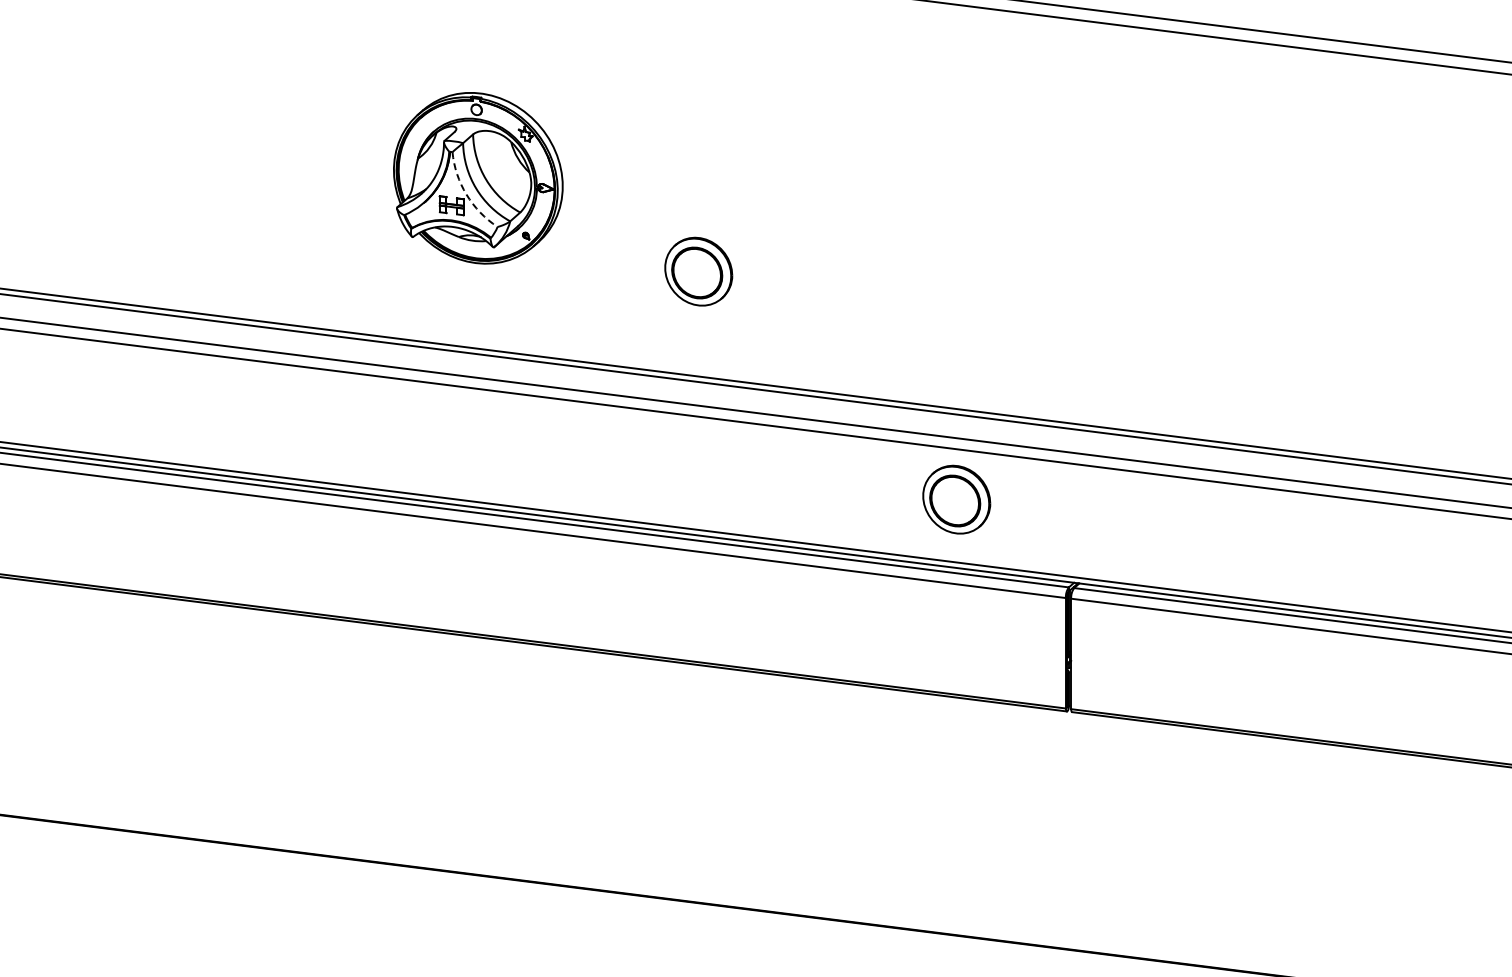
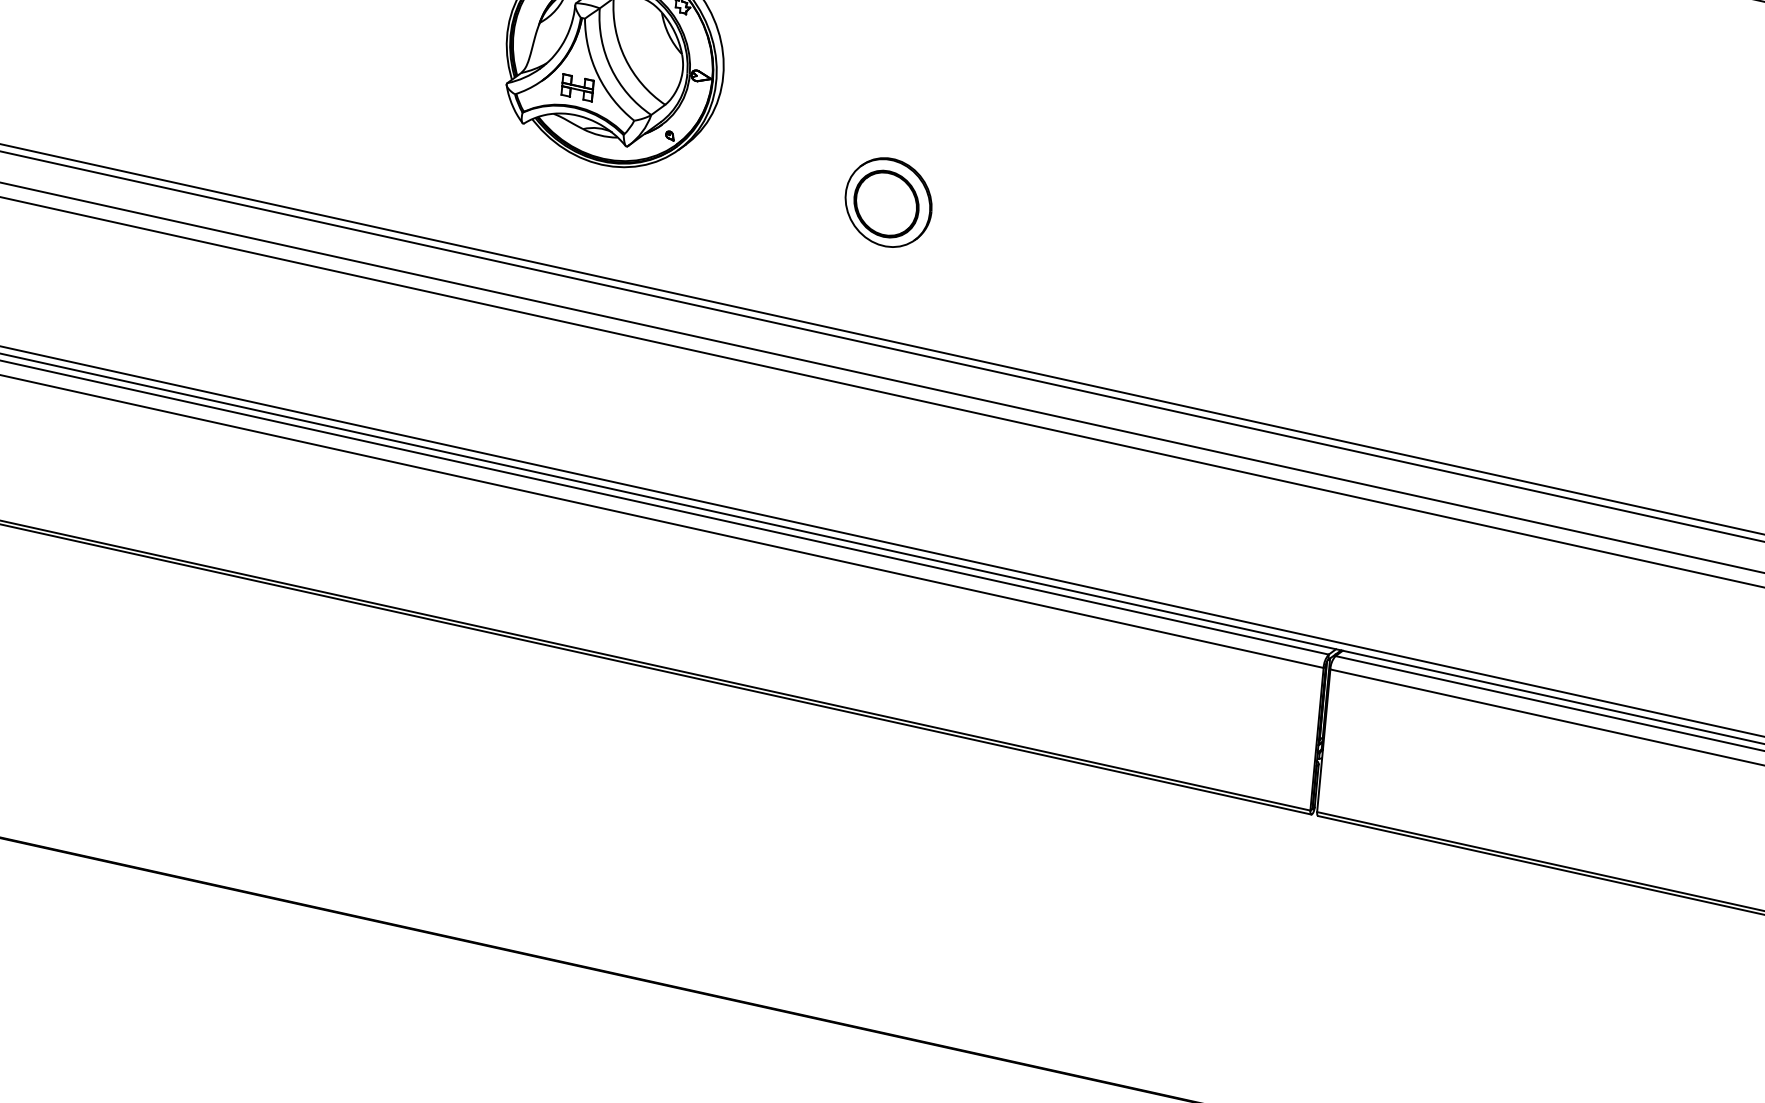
arc: (466, 194) -> (598, 75), dashed -> solid
part: (956, 499) -> (1194, 527), removed

